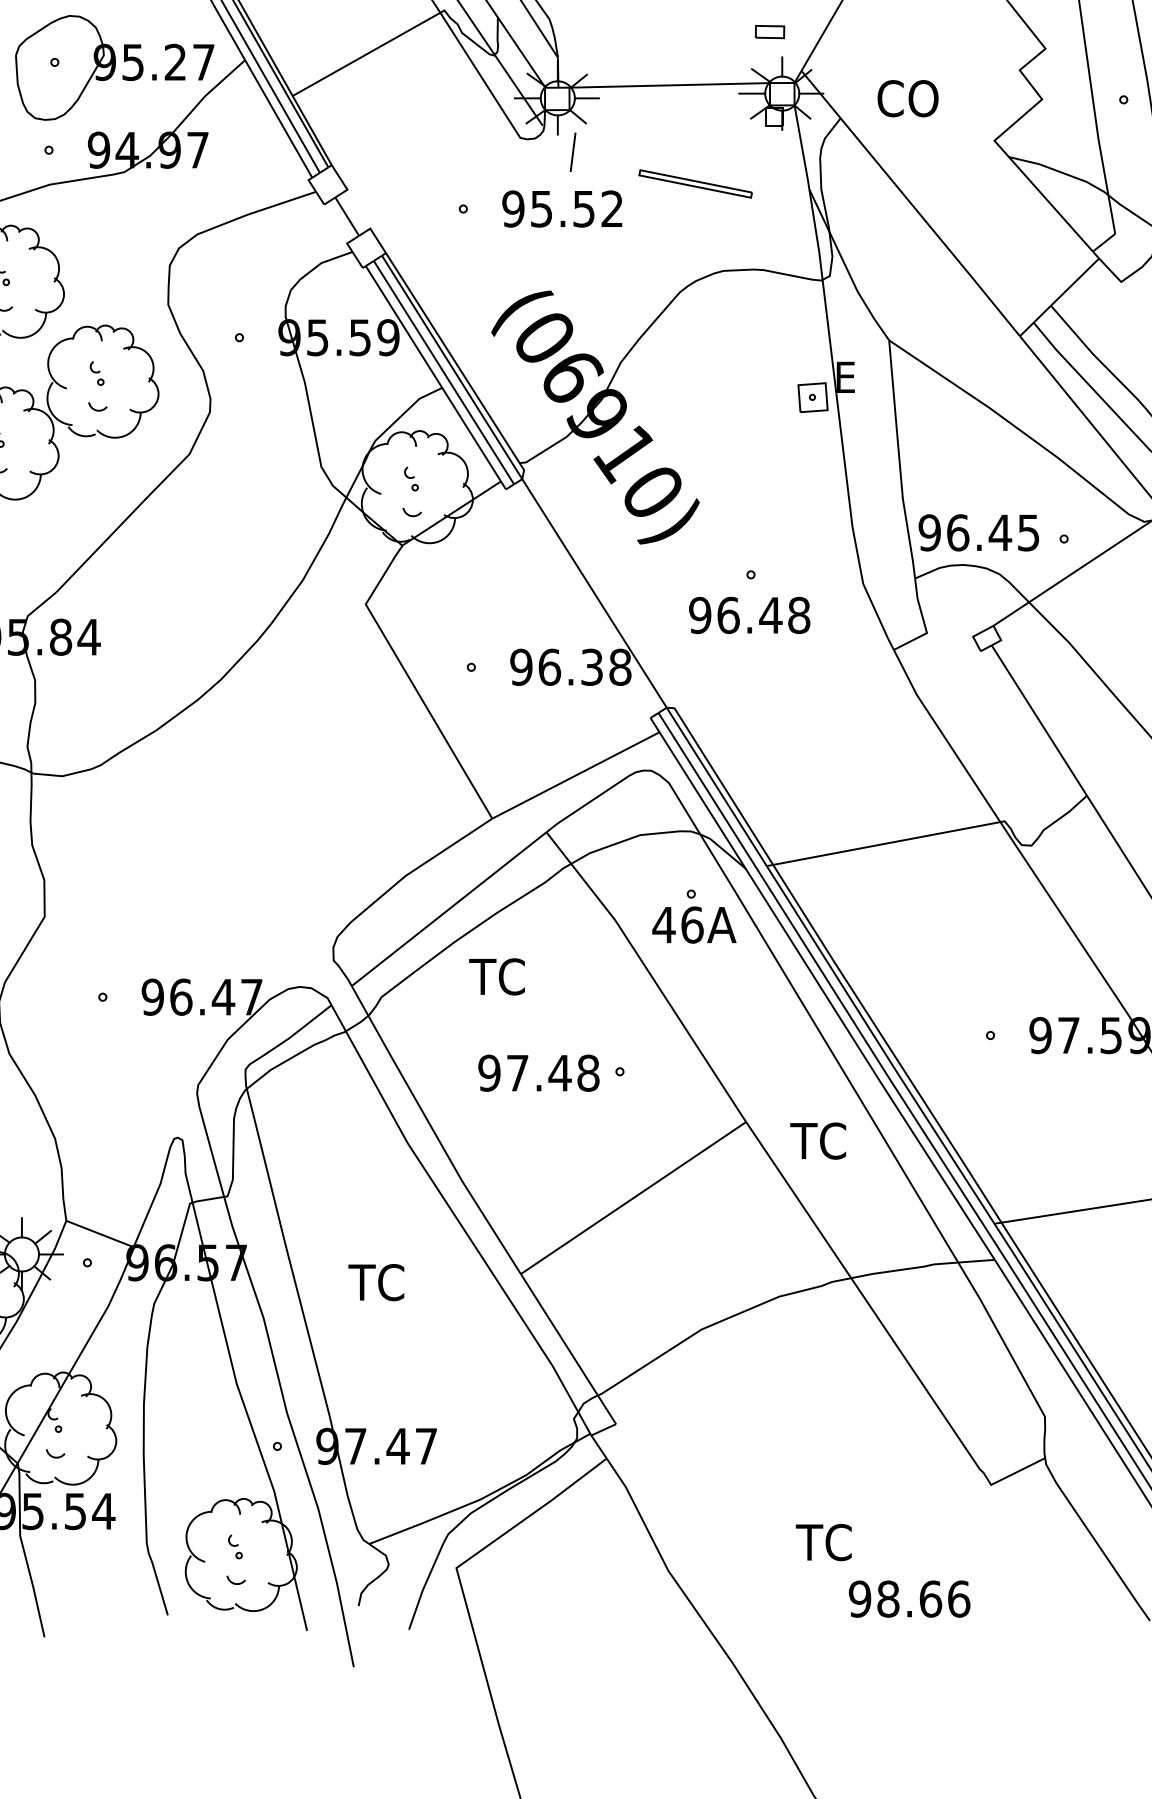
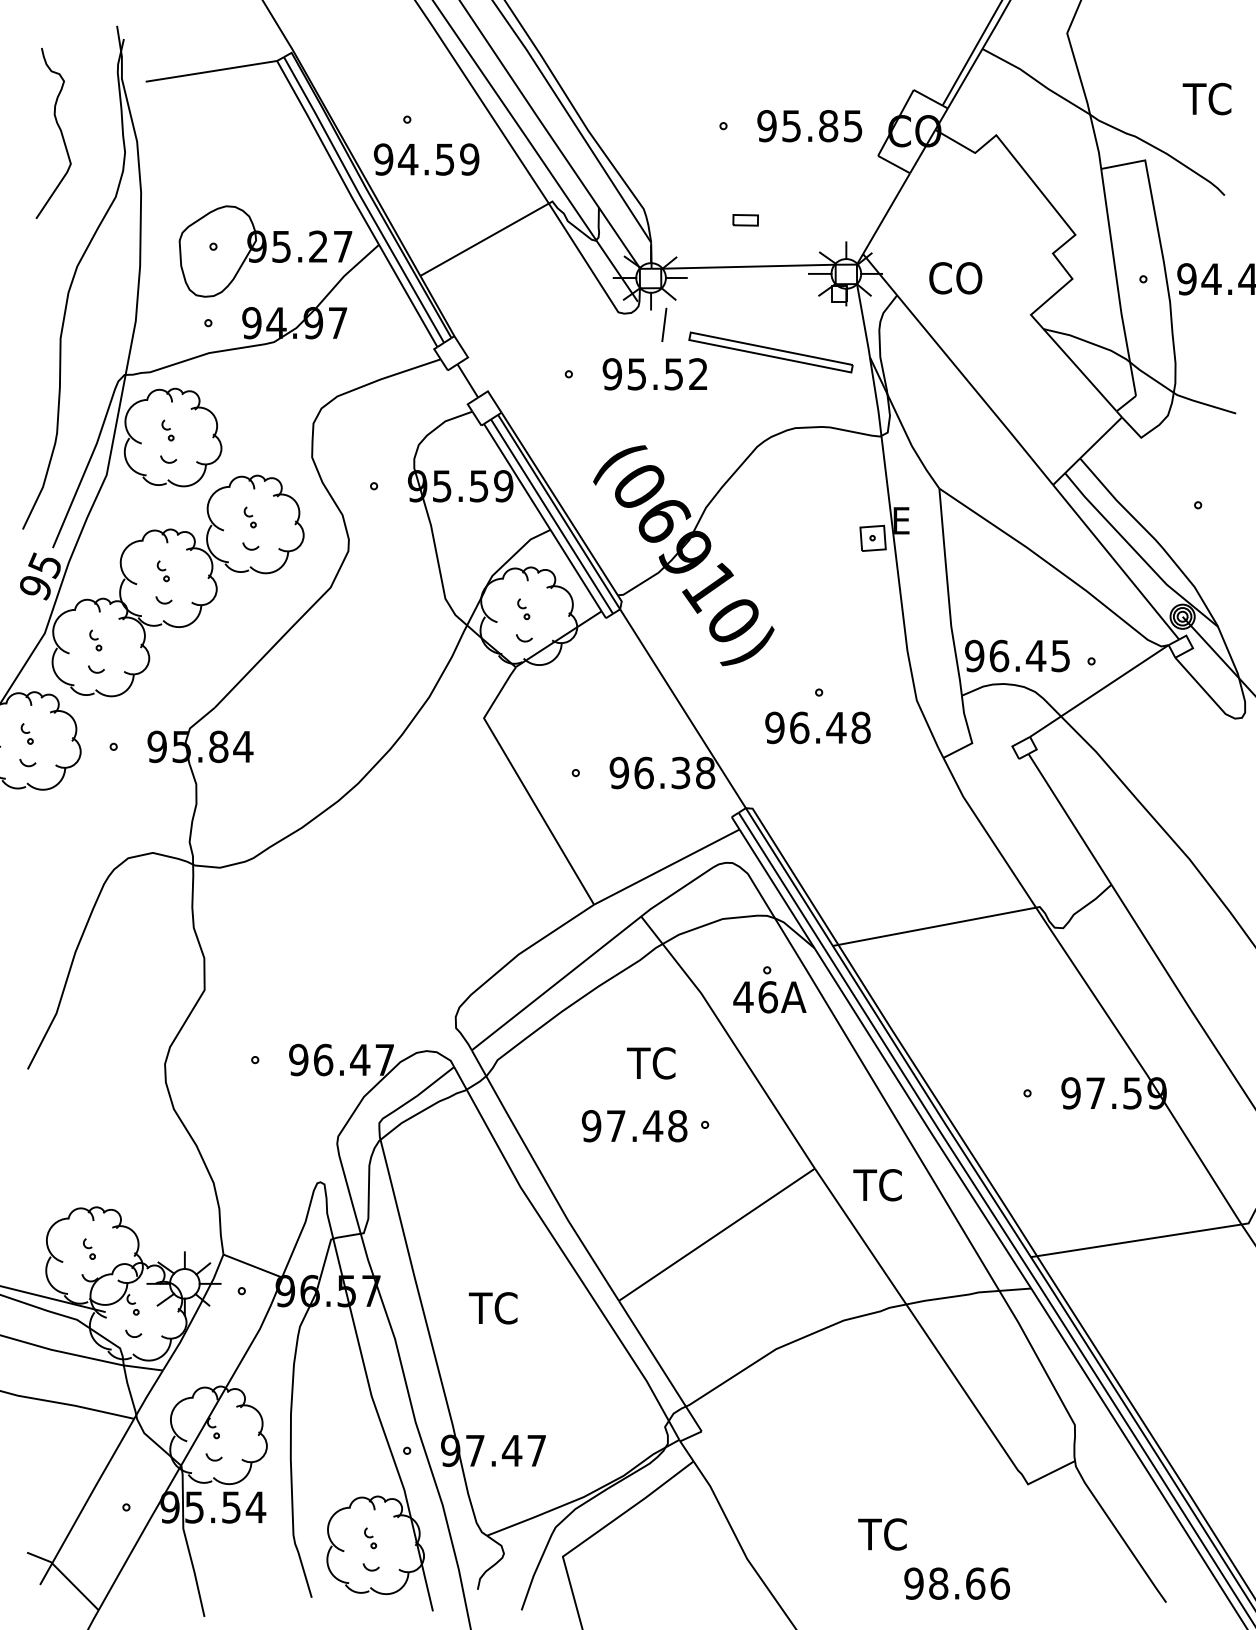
part: (769, 32) -> (745, 220), moved
part: (695, 183) -> (770, 352), size x1.67
text: (497, 977) -> (651, 1063), moved

